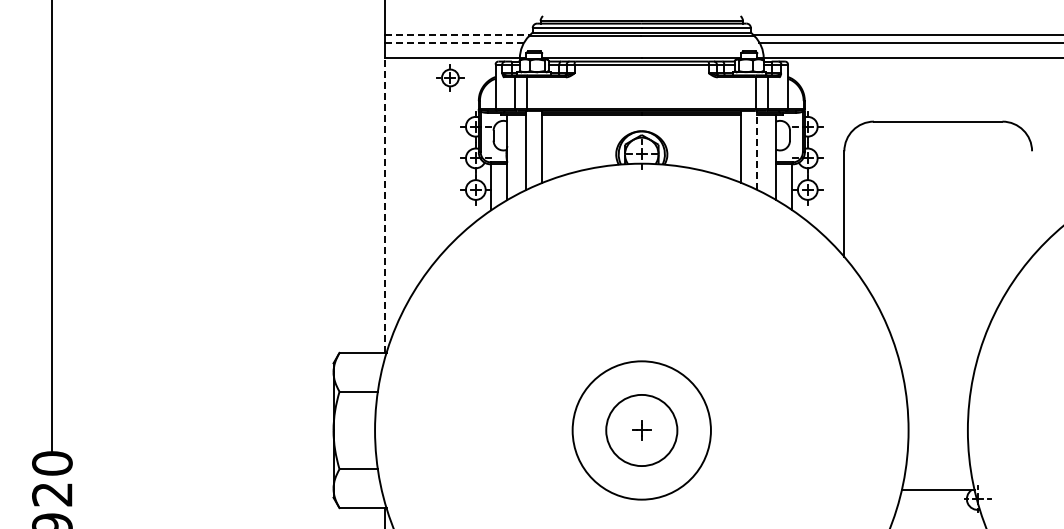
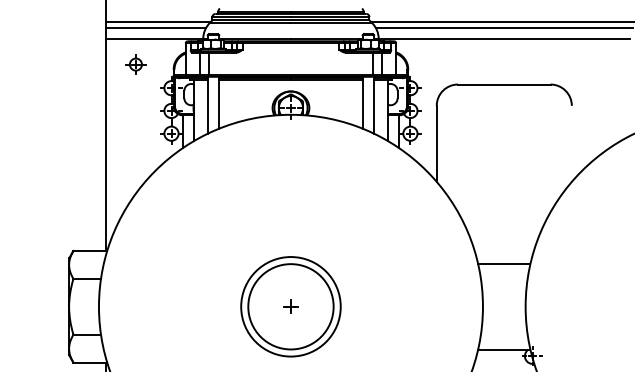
line: (457, 34) -> (158, 21), dashed -> solid
line: (454, 42) -> (156, 27), dashed -> solid
part: (450, 77) -> (136, 64), moved
line: (757, 150) -> (374, 105), dashed -> solid
line: (384, 205) -> (105, 144), dashed -> solid
line: (937, 370) -> (503, 263), added
circle: (641, 430) -> (290, 306), size x1.67

